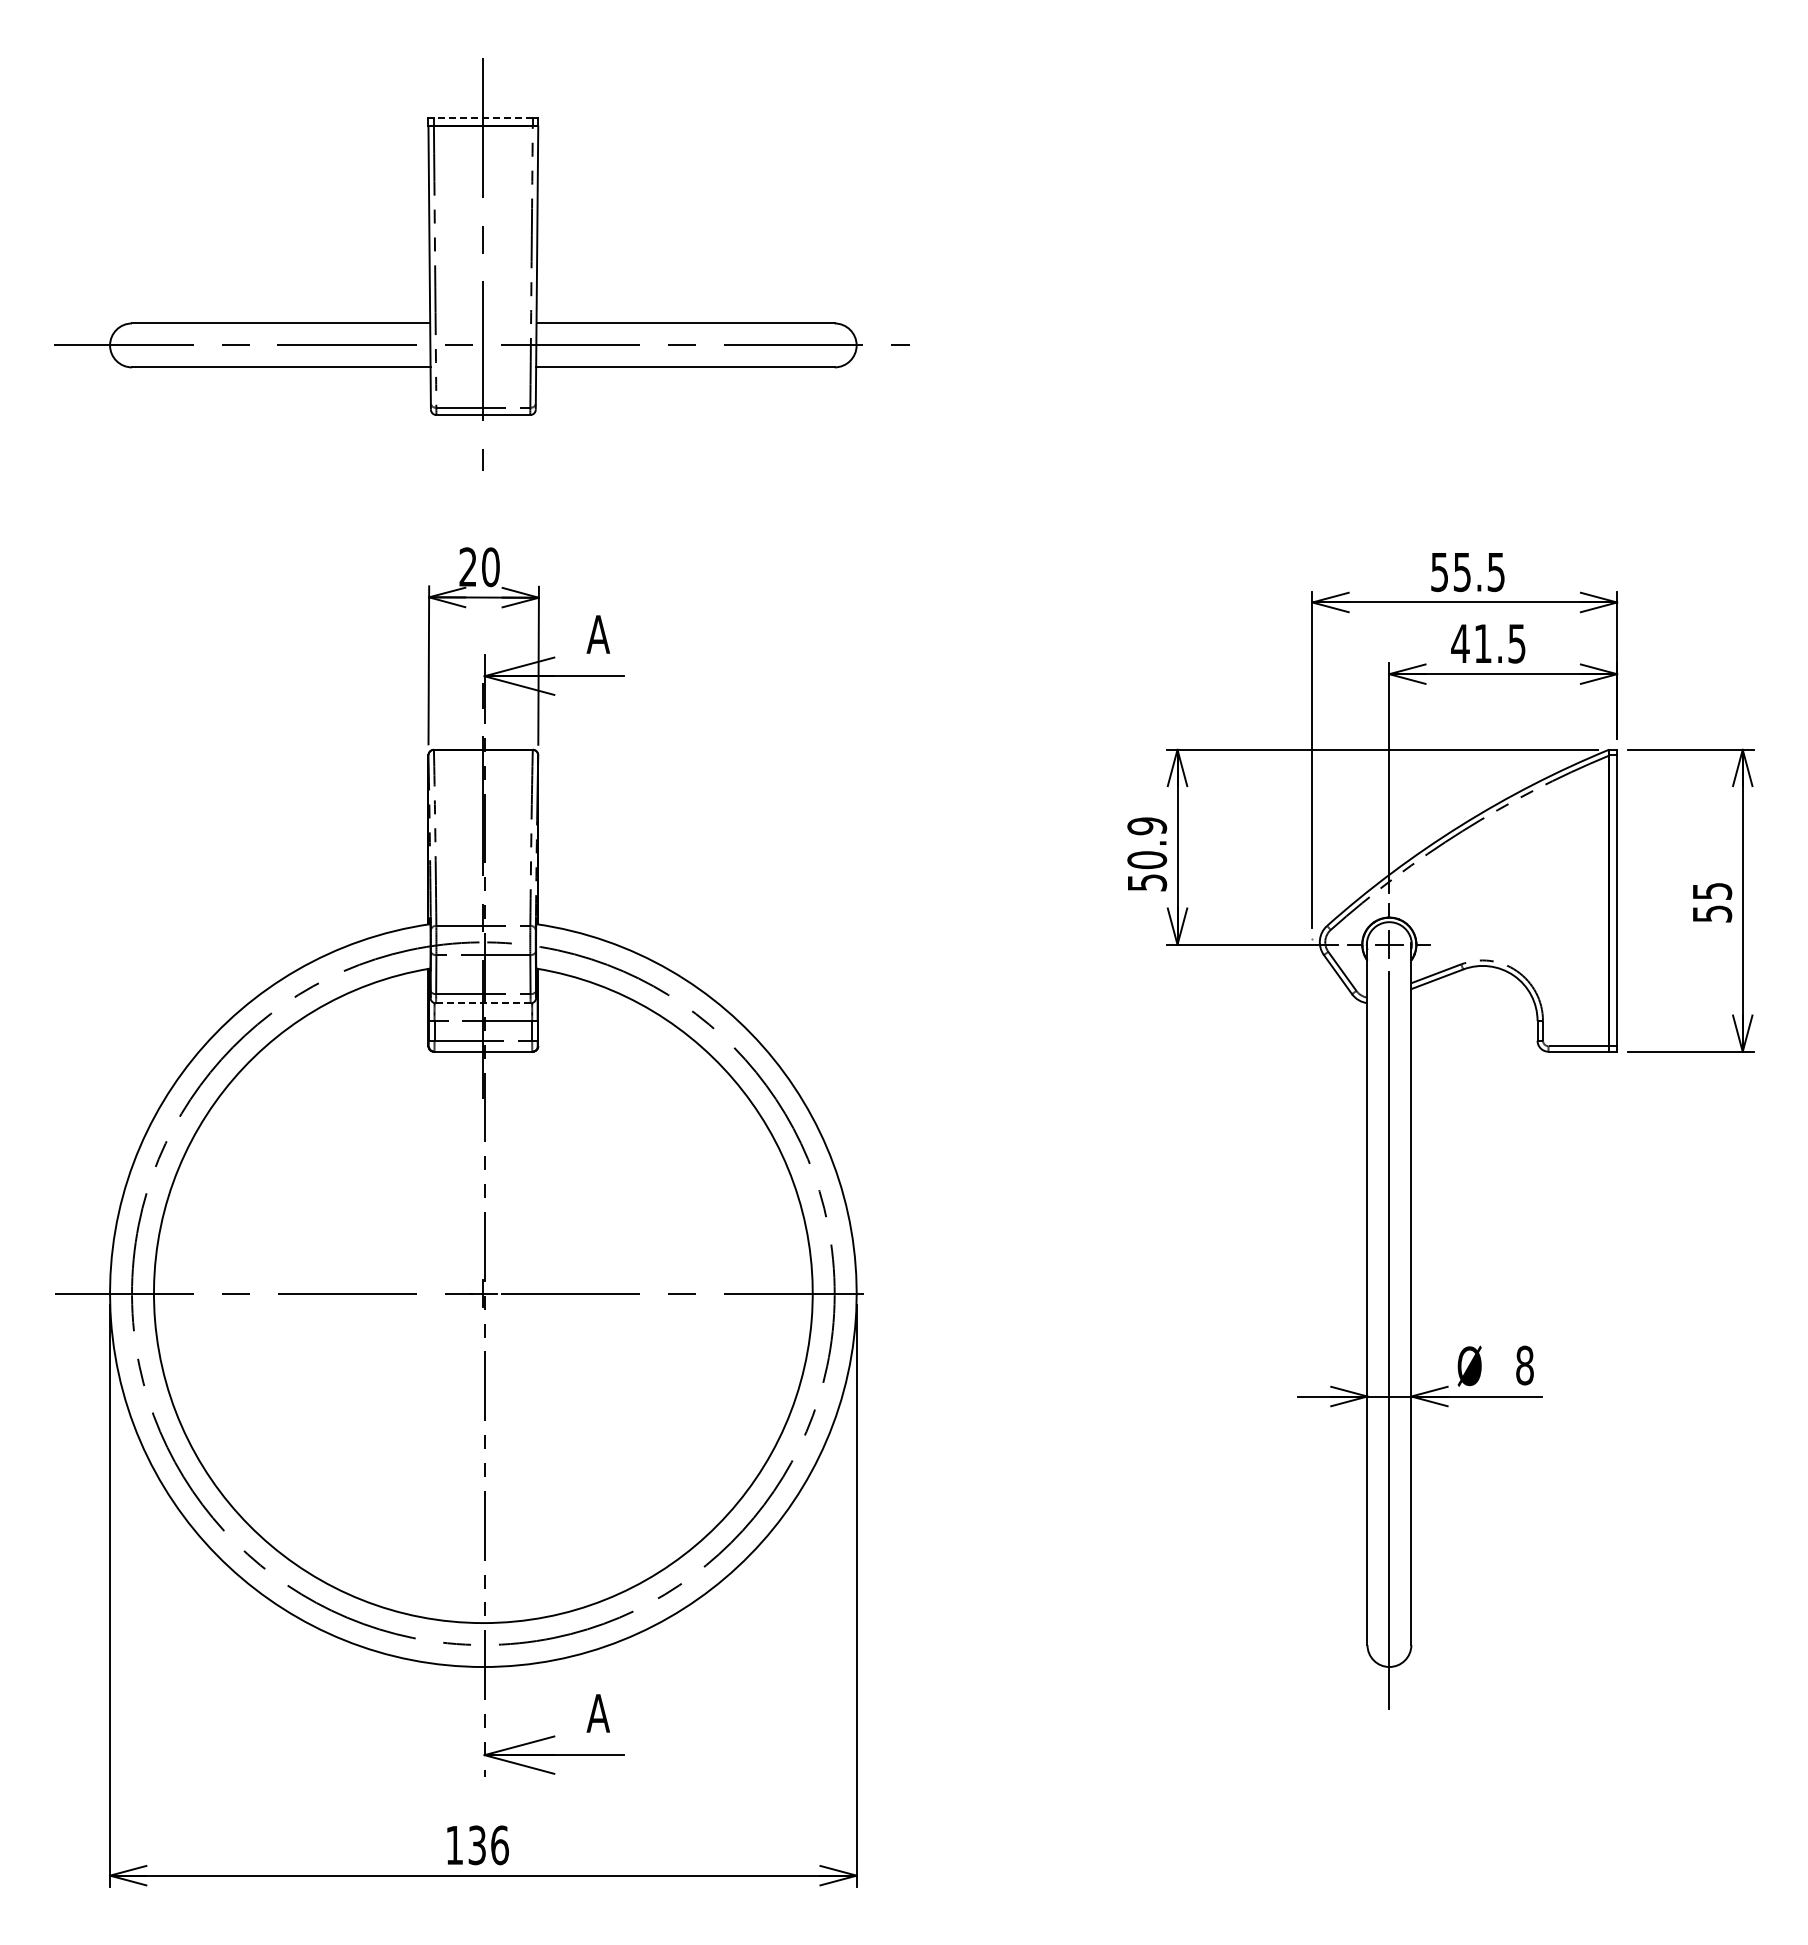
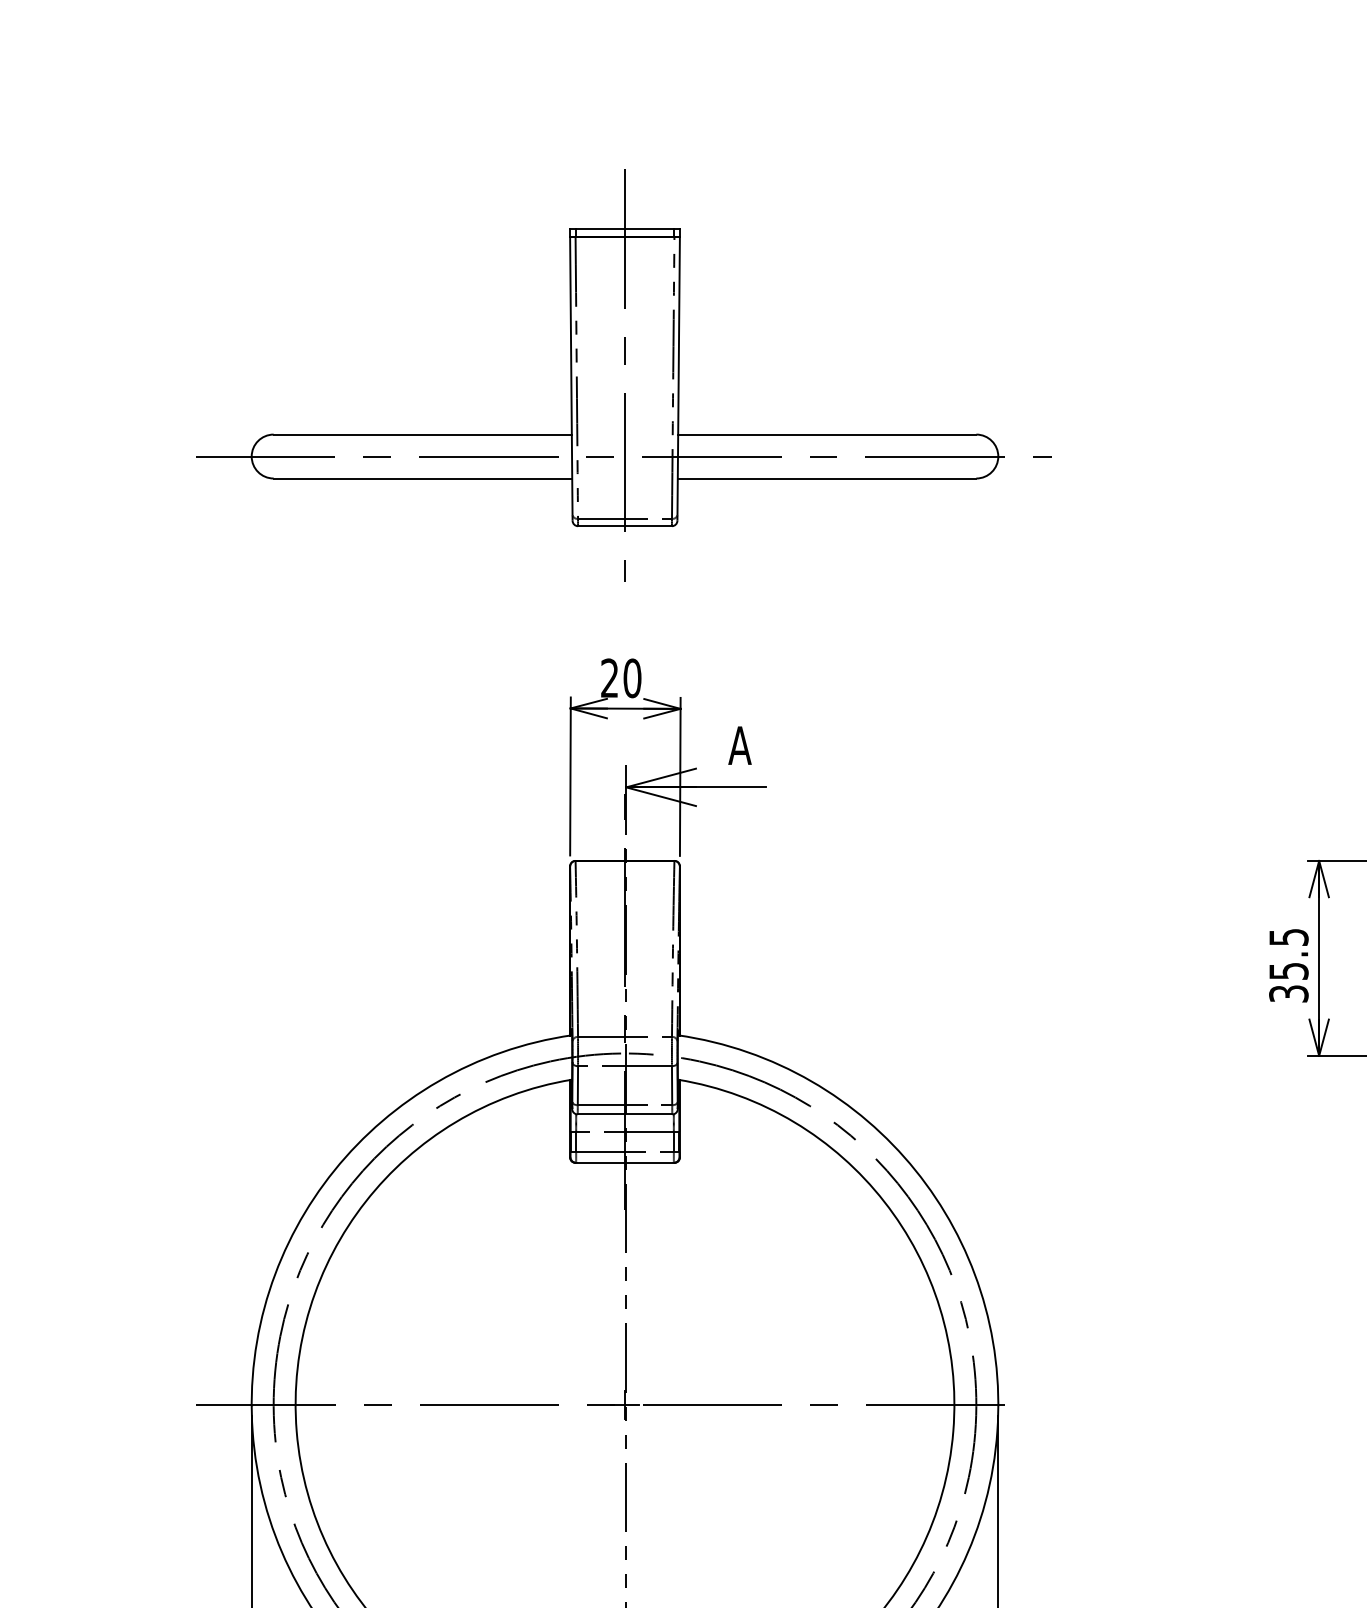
line: (482, 117) -> (624, 228), dashed -> solid
text: (1147, 853) -> (1289, 964), 50.9 -> 35.5
line: (483, 1003) -> (625, 1114), dashed -> solid

